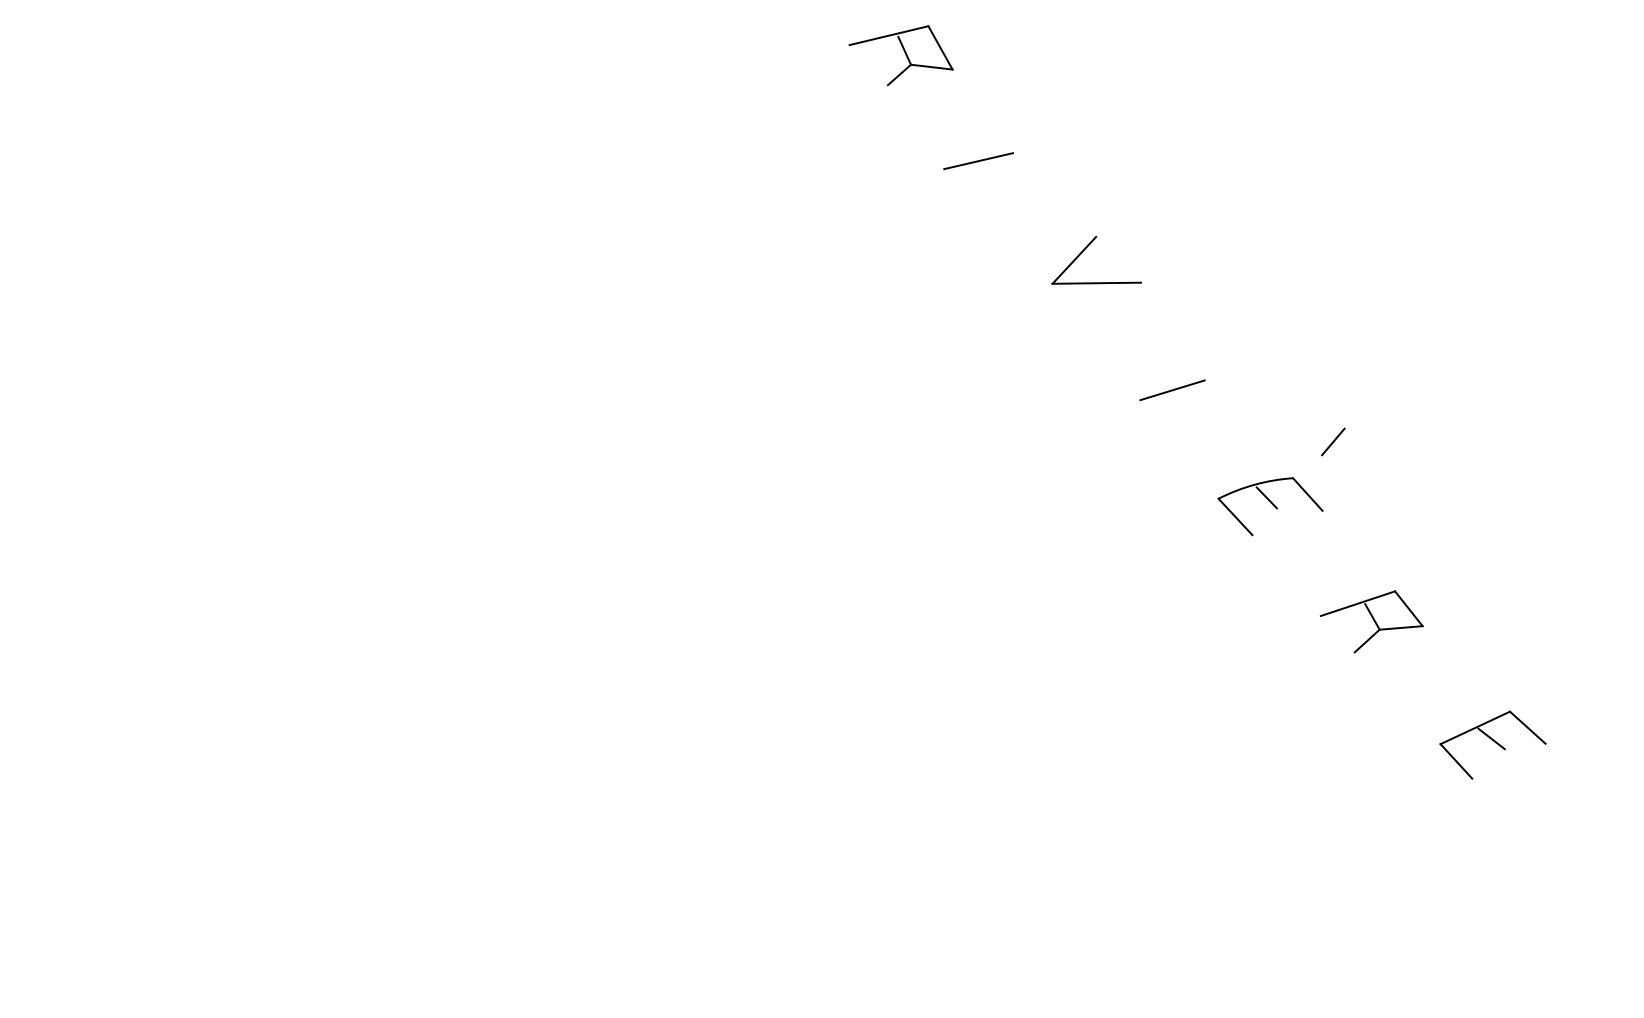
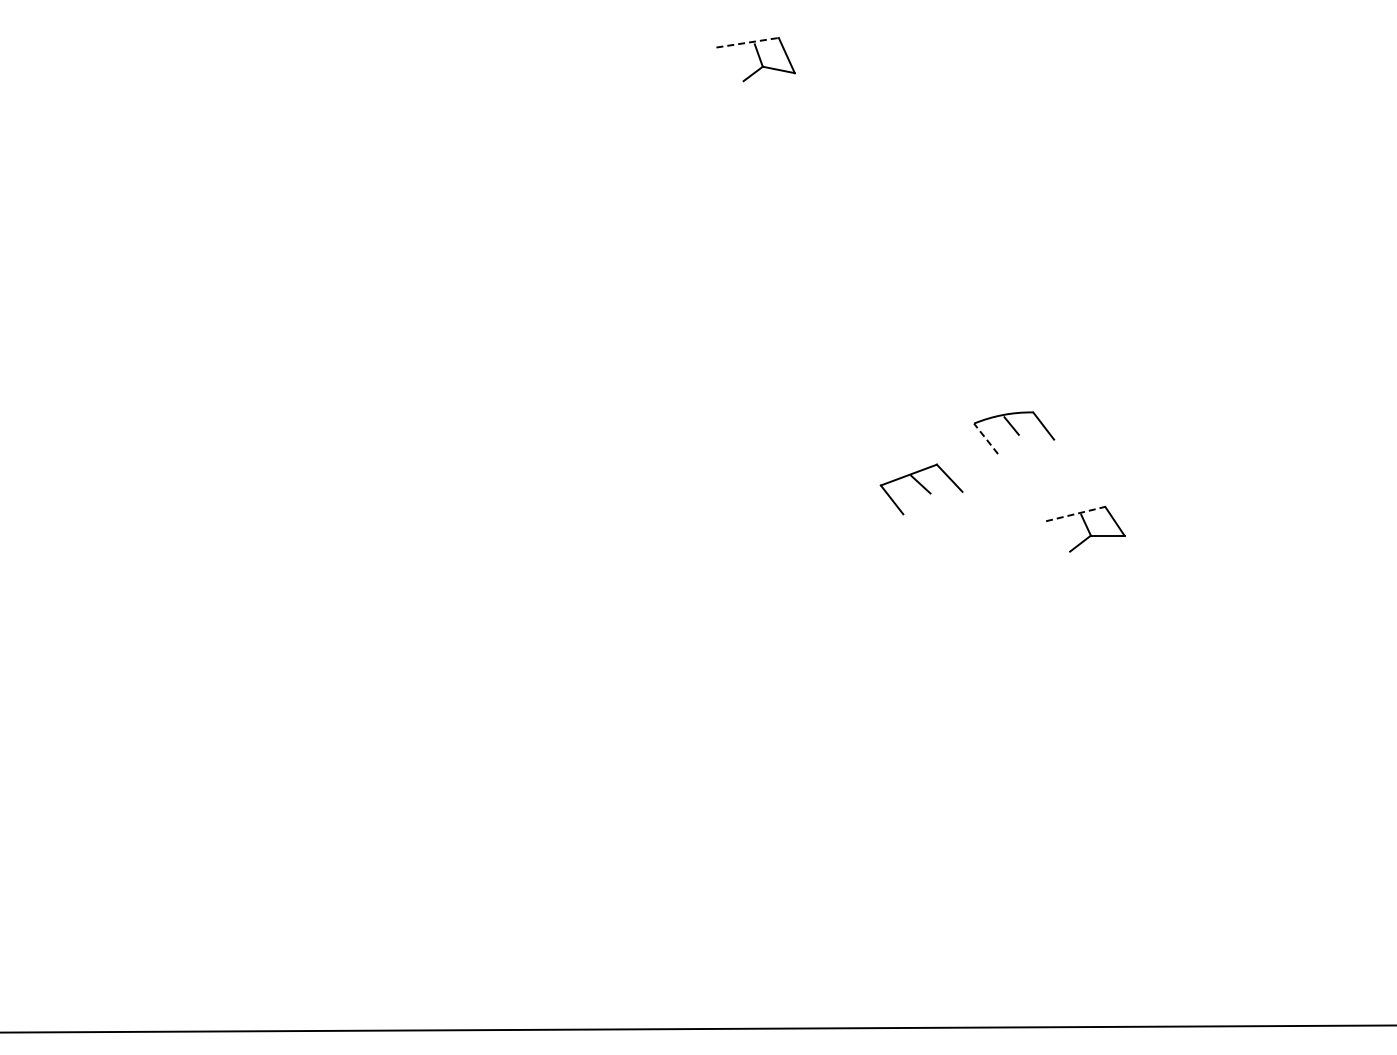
line: (888, 35) -> (747, 42), solid -> dashed
line: (978, 160) -> (809, 145), removed
part: (1085, 250) -> (886, 222), removed
line: (1171, 389) -> (944, 335), removed
line: (1332, 441) -> (1066, 386), removed
line: (1234, 516) -> (985, 438), solid -> dashed
line: (1358, 602) -> (1076, 513), solid -> dashed
part: (1492, 745) -> (921, 489), moved

